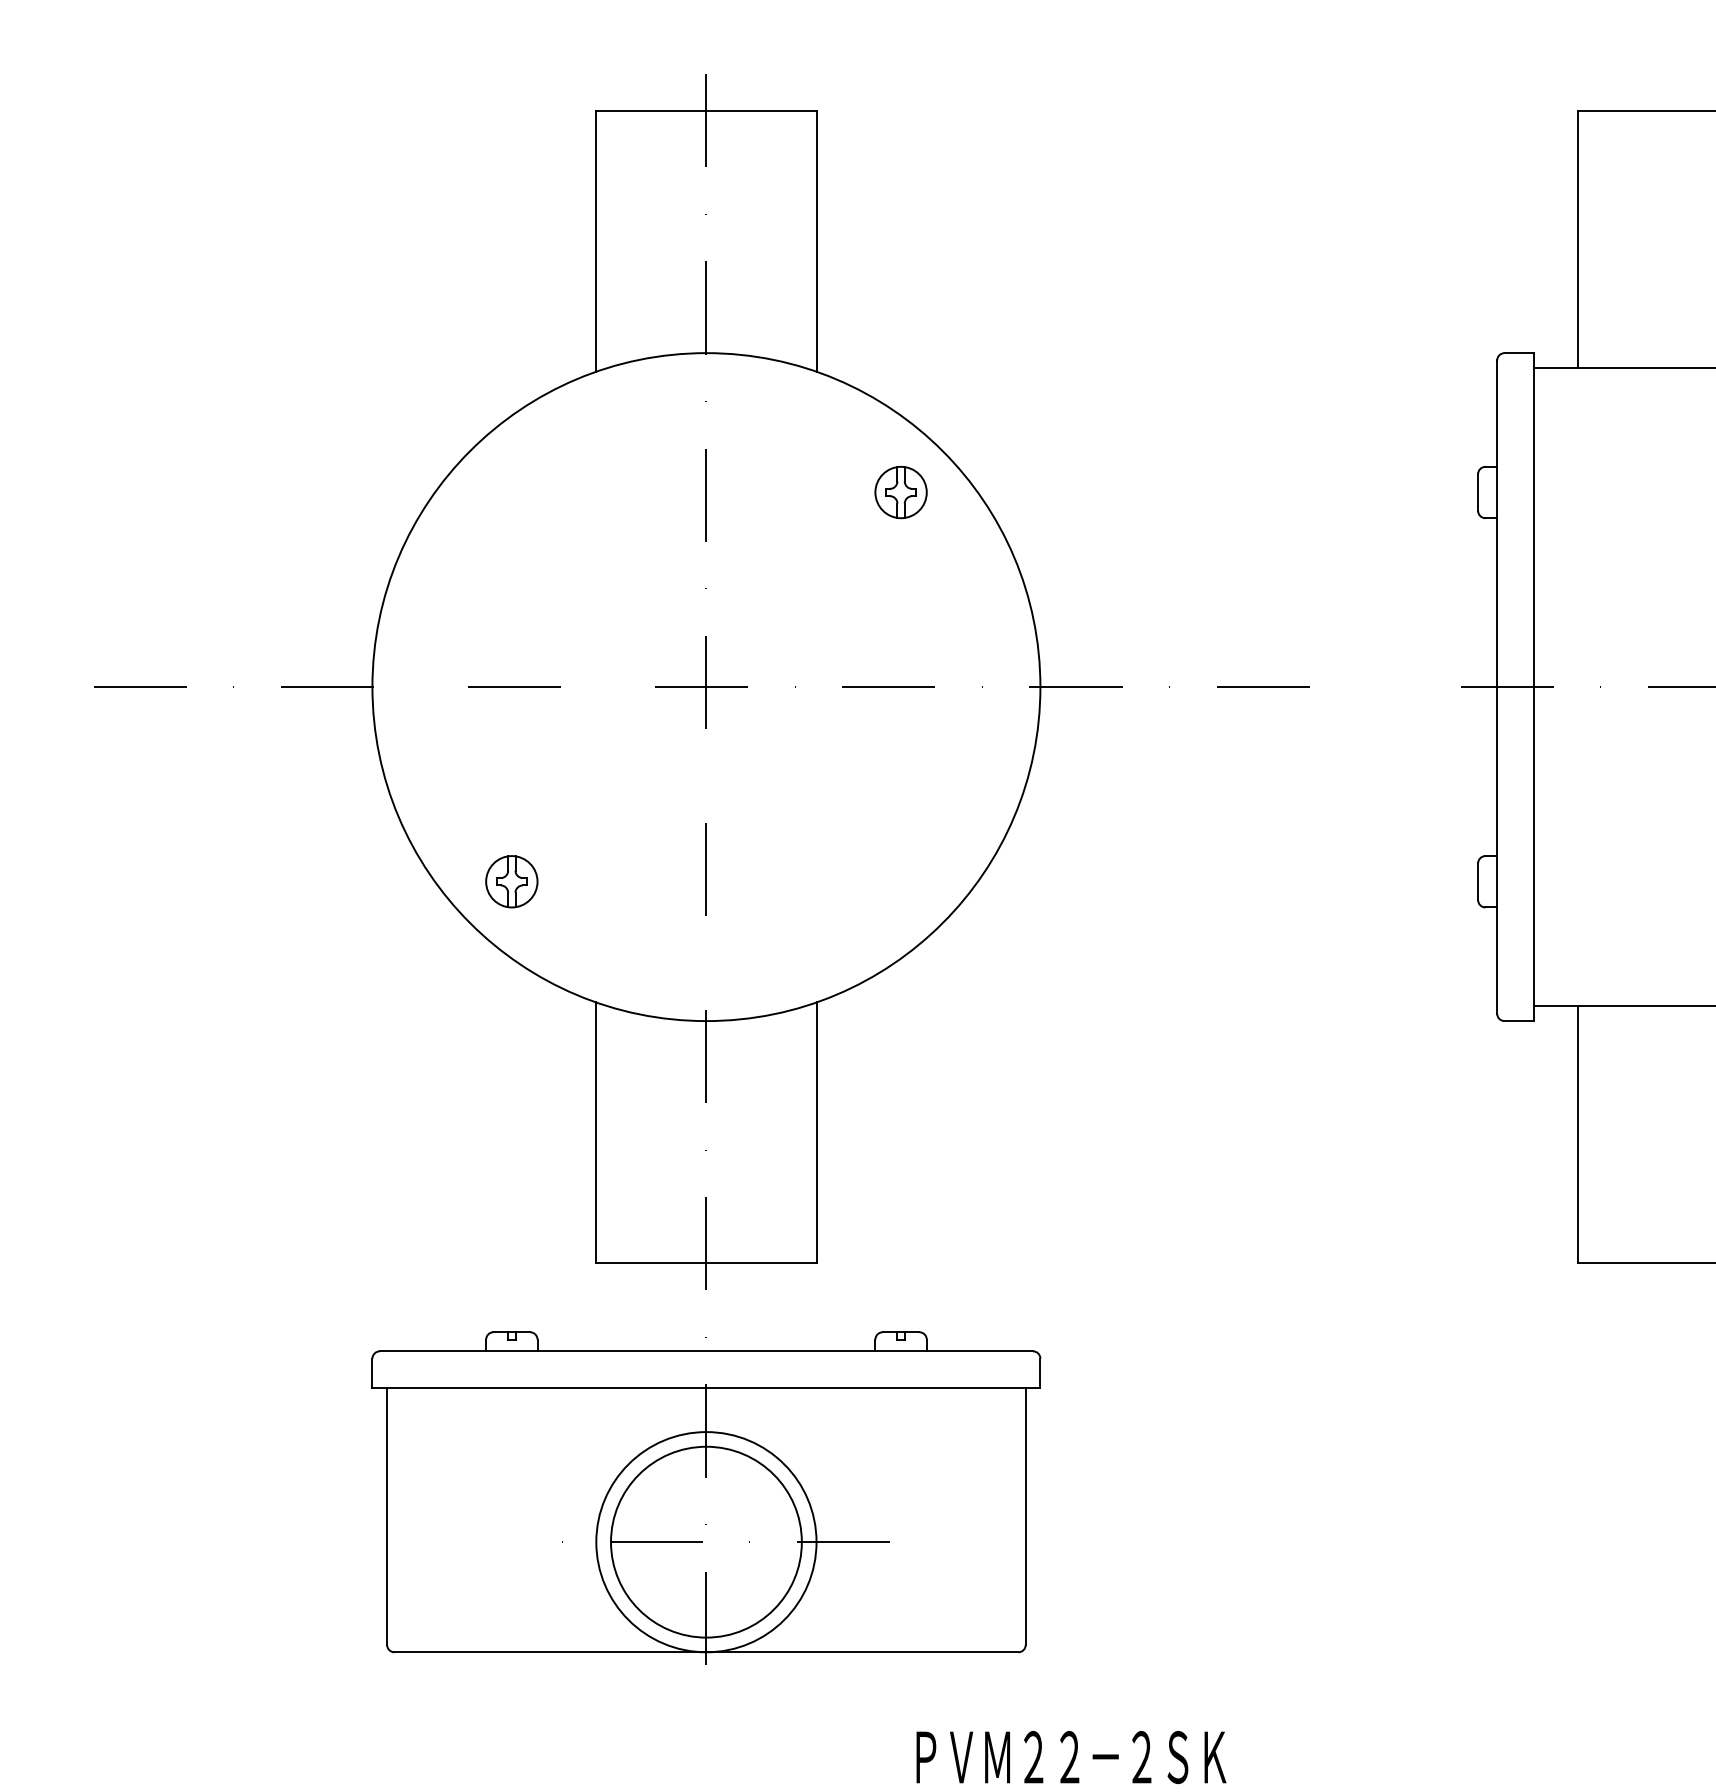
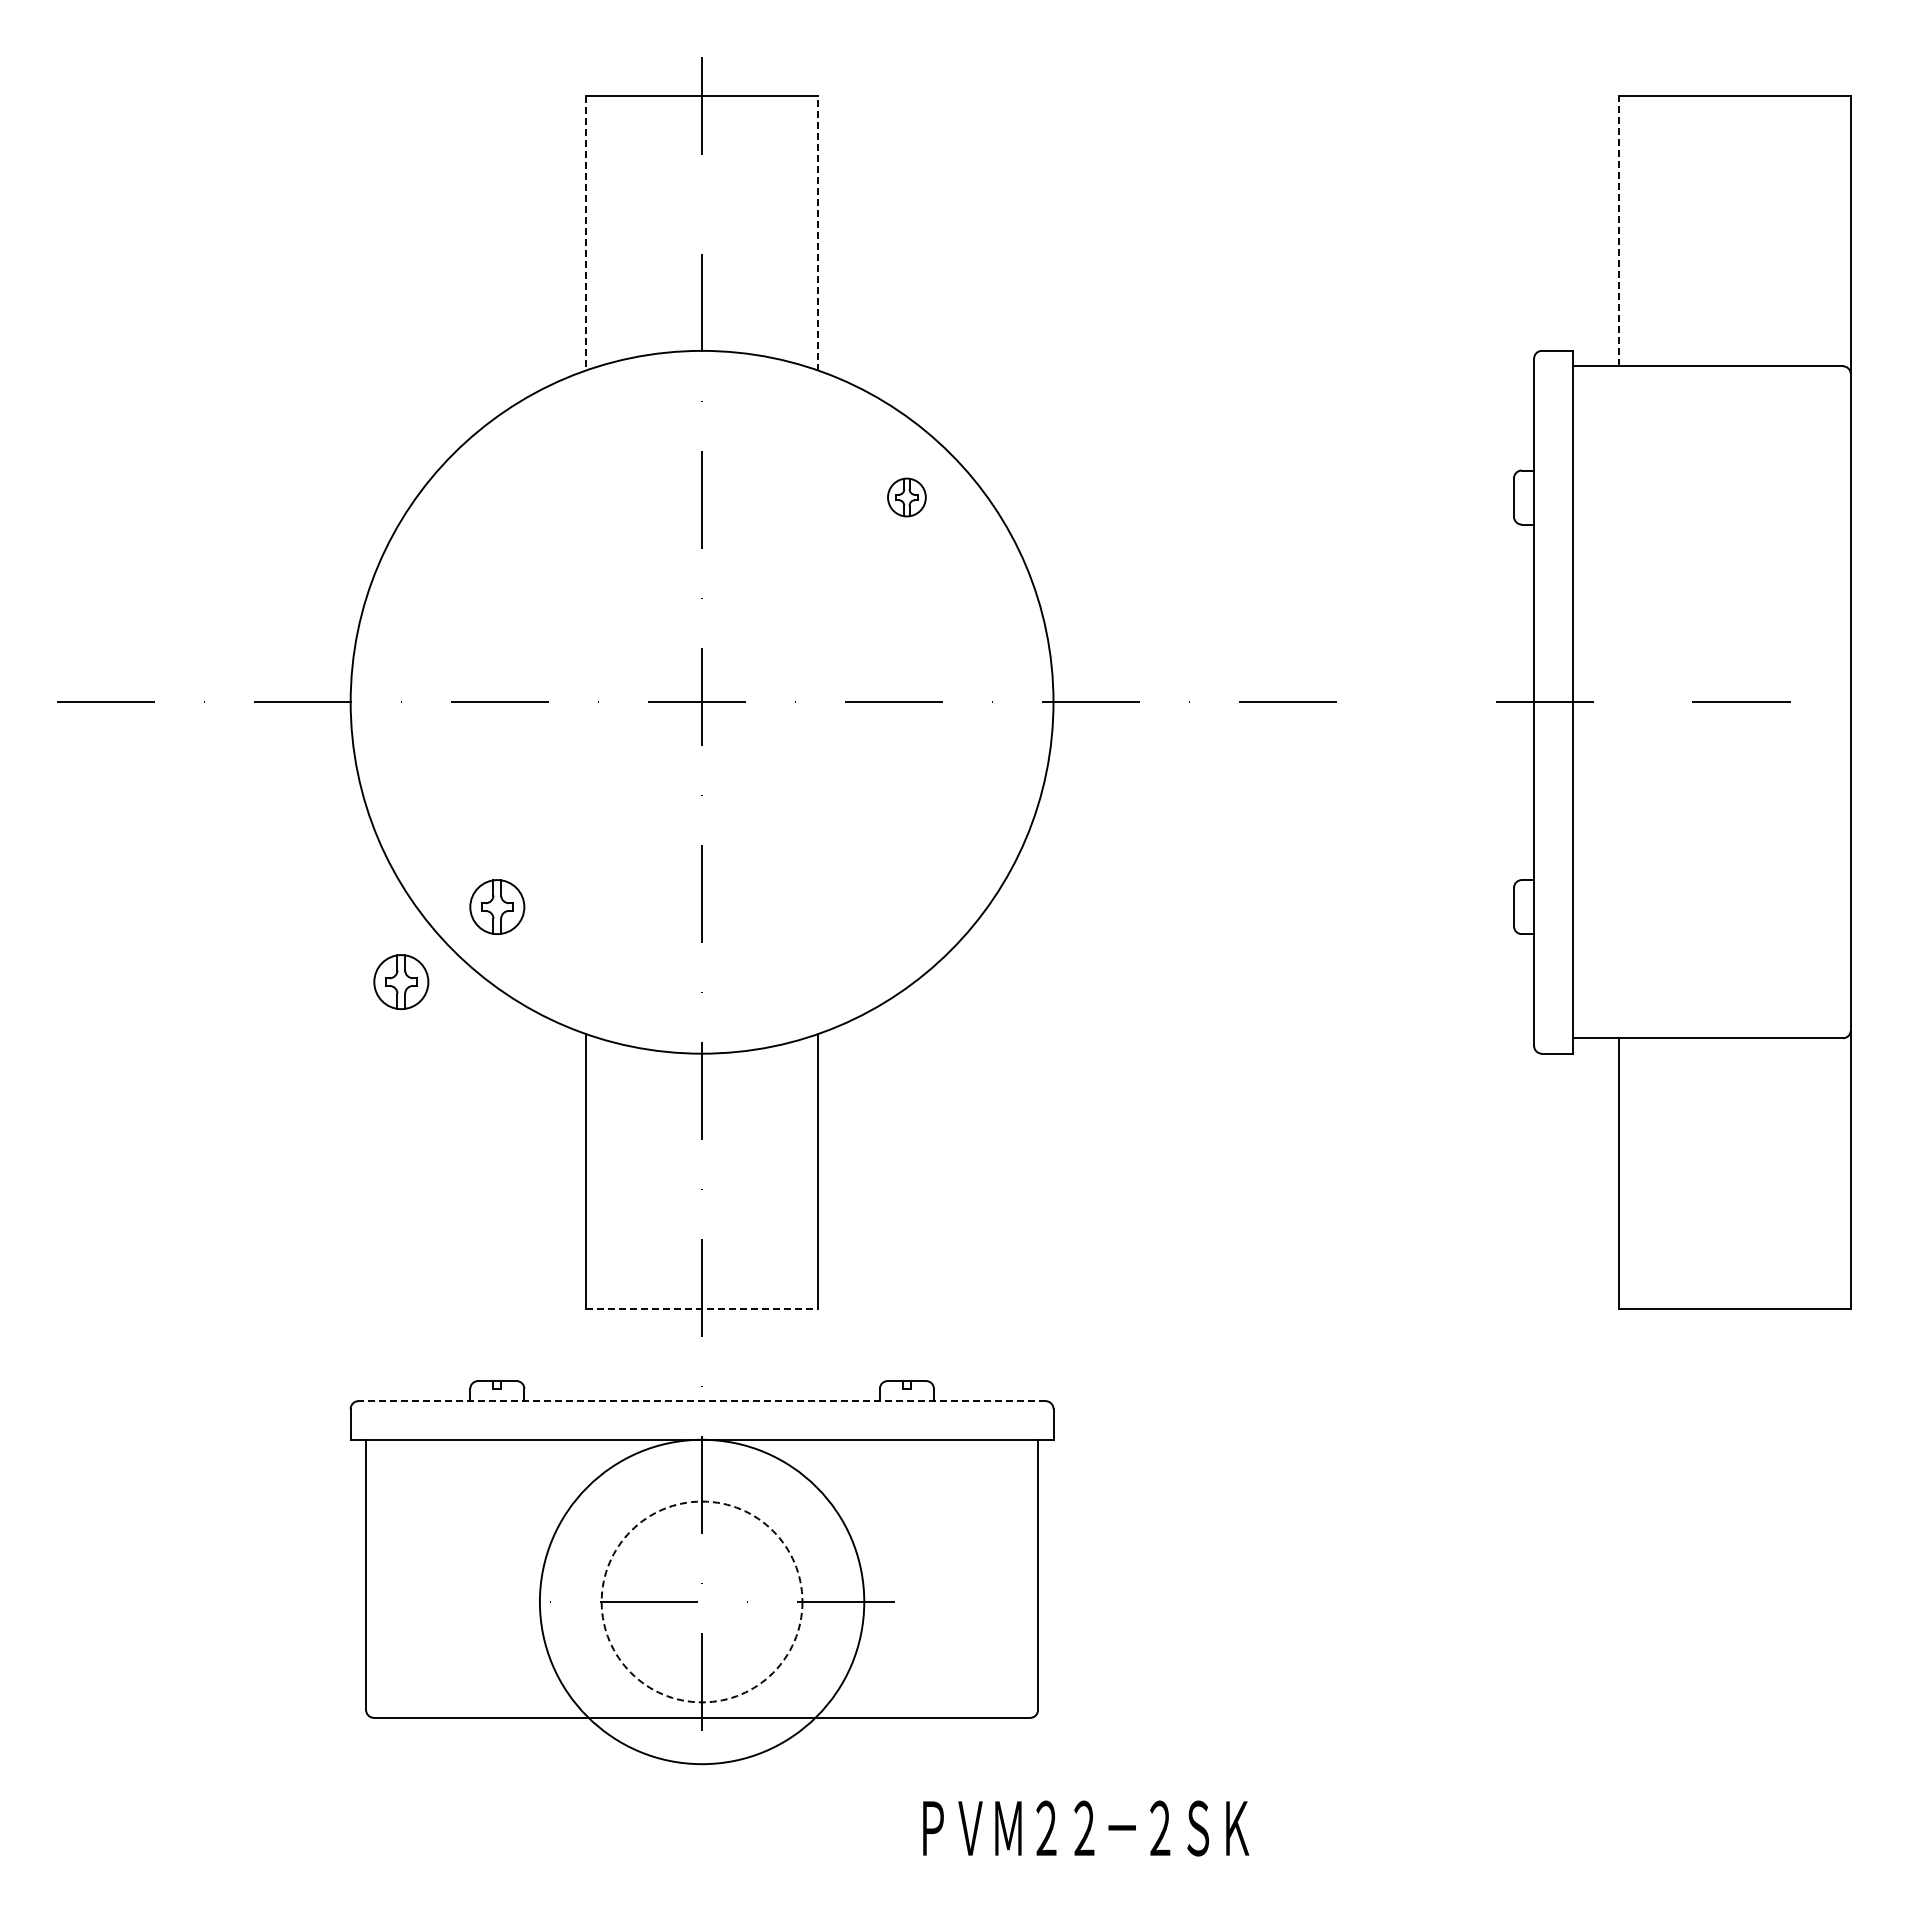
line: (1578, 238) -> (1619, 230), solid -> dashed
line: (816, 240) -> (817, 232), solid -> dashed
line: (596, 241) -> (586, 233), solid -> dashed
part: (900, 492) -> (906, 497), size x0.7
part: (420, 952) -> (401, 981), added
line: (706, 1263) -> (702, 1308), solid -> dashed
line: (706, 1351) -> (702, 1401), solid -> dashed
circle: (705, 1541) -> (701, 1601), size x1.4
circle: (705, 1541) -> (701, 1601), solid -> dashed

